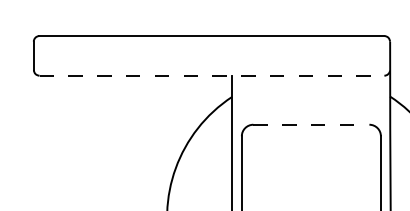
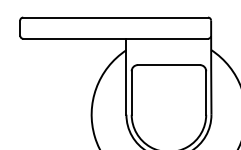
line: (213, 75) -> (116, 38), dashed -> solid
line: (312, 125) -> (169, 65), dashed -> solid

